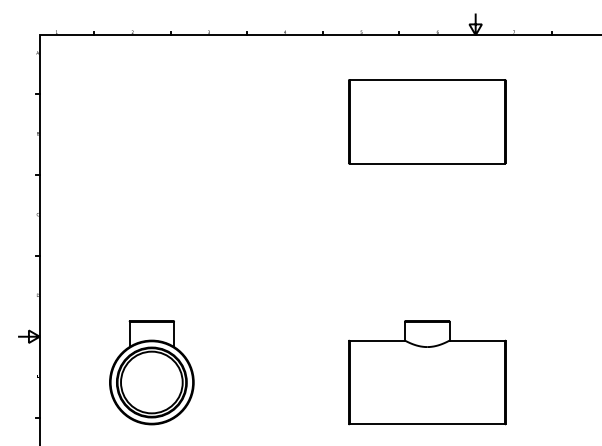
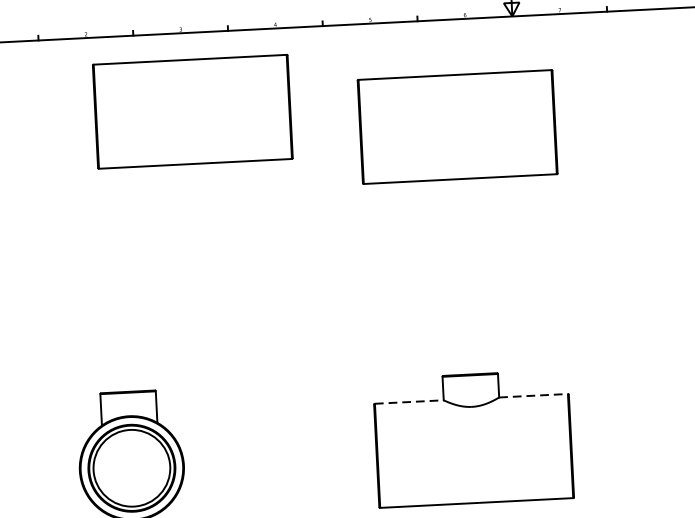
part: (215, 98) -> (193, 111), added
line: (377, 340) -> (409, 401), solid -> dashed
line: (477, 340) -> (533, 395), solid -> dashed

